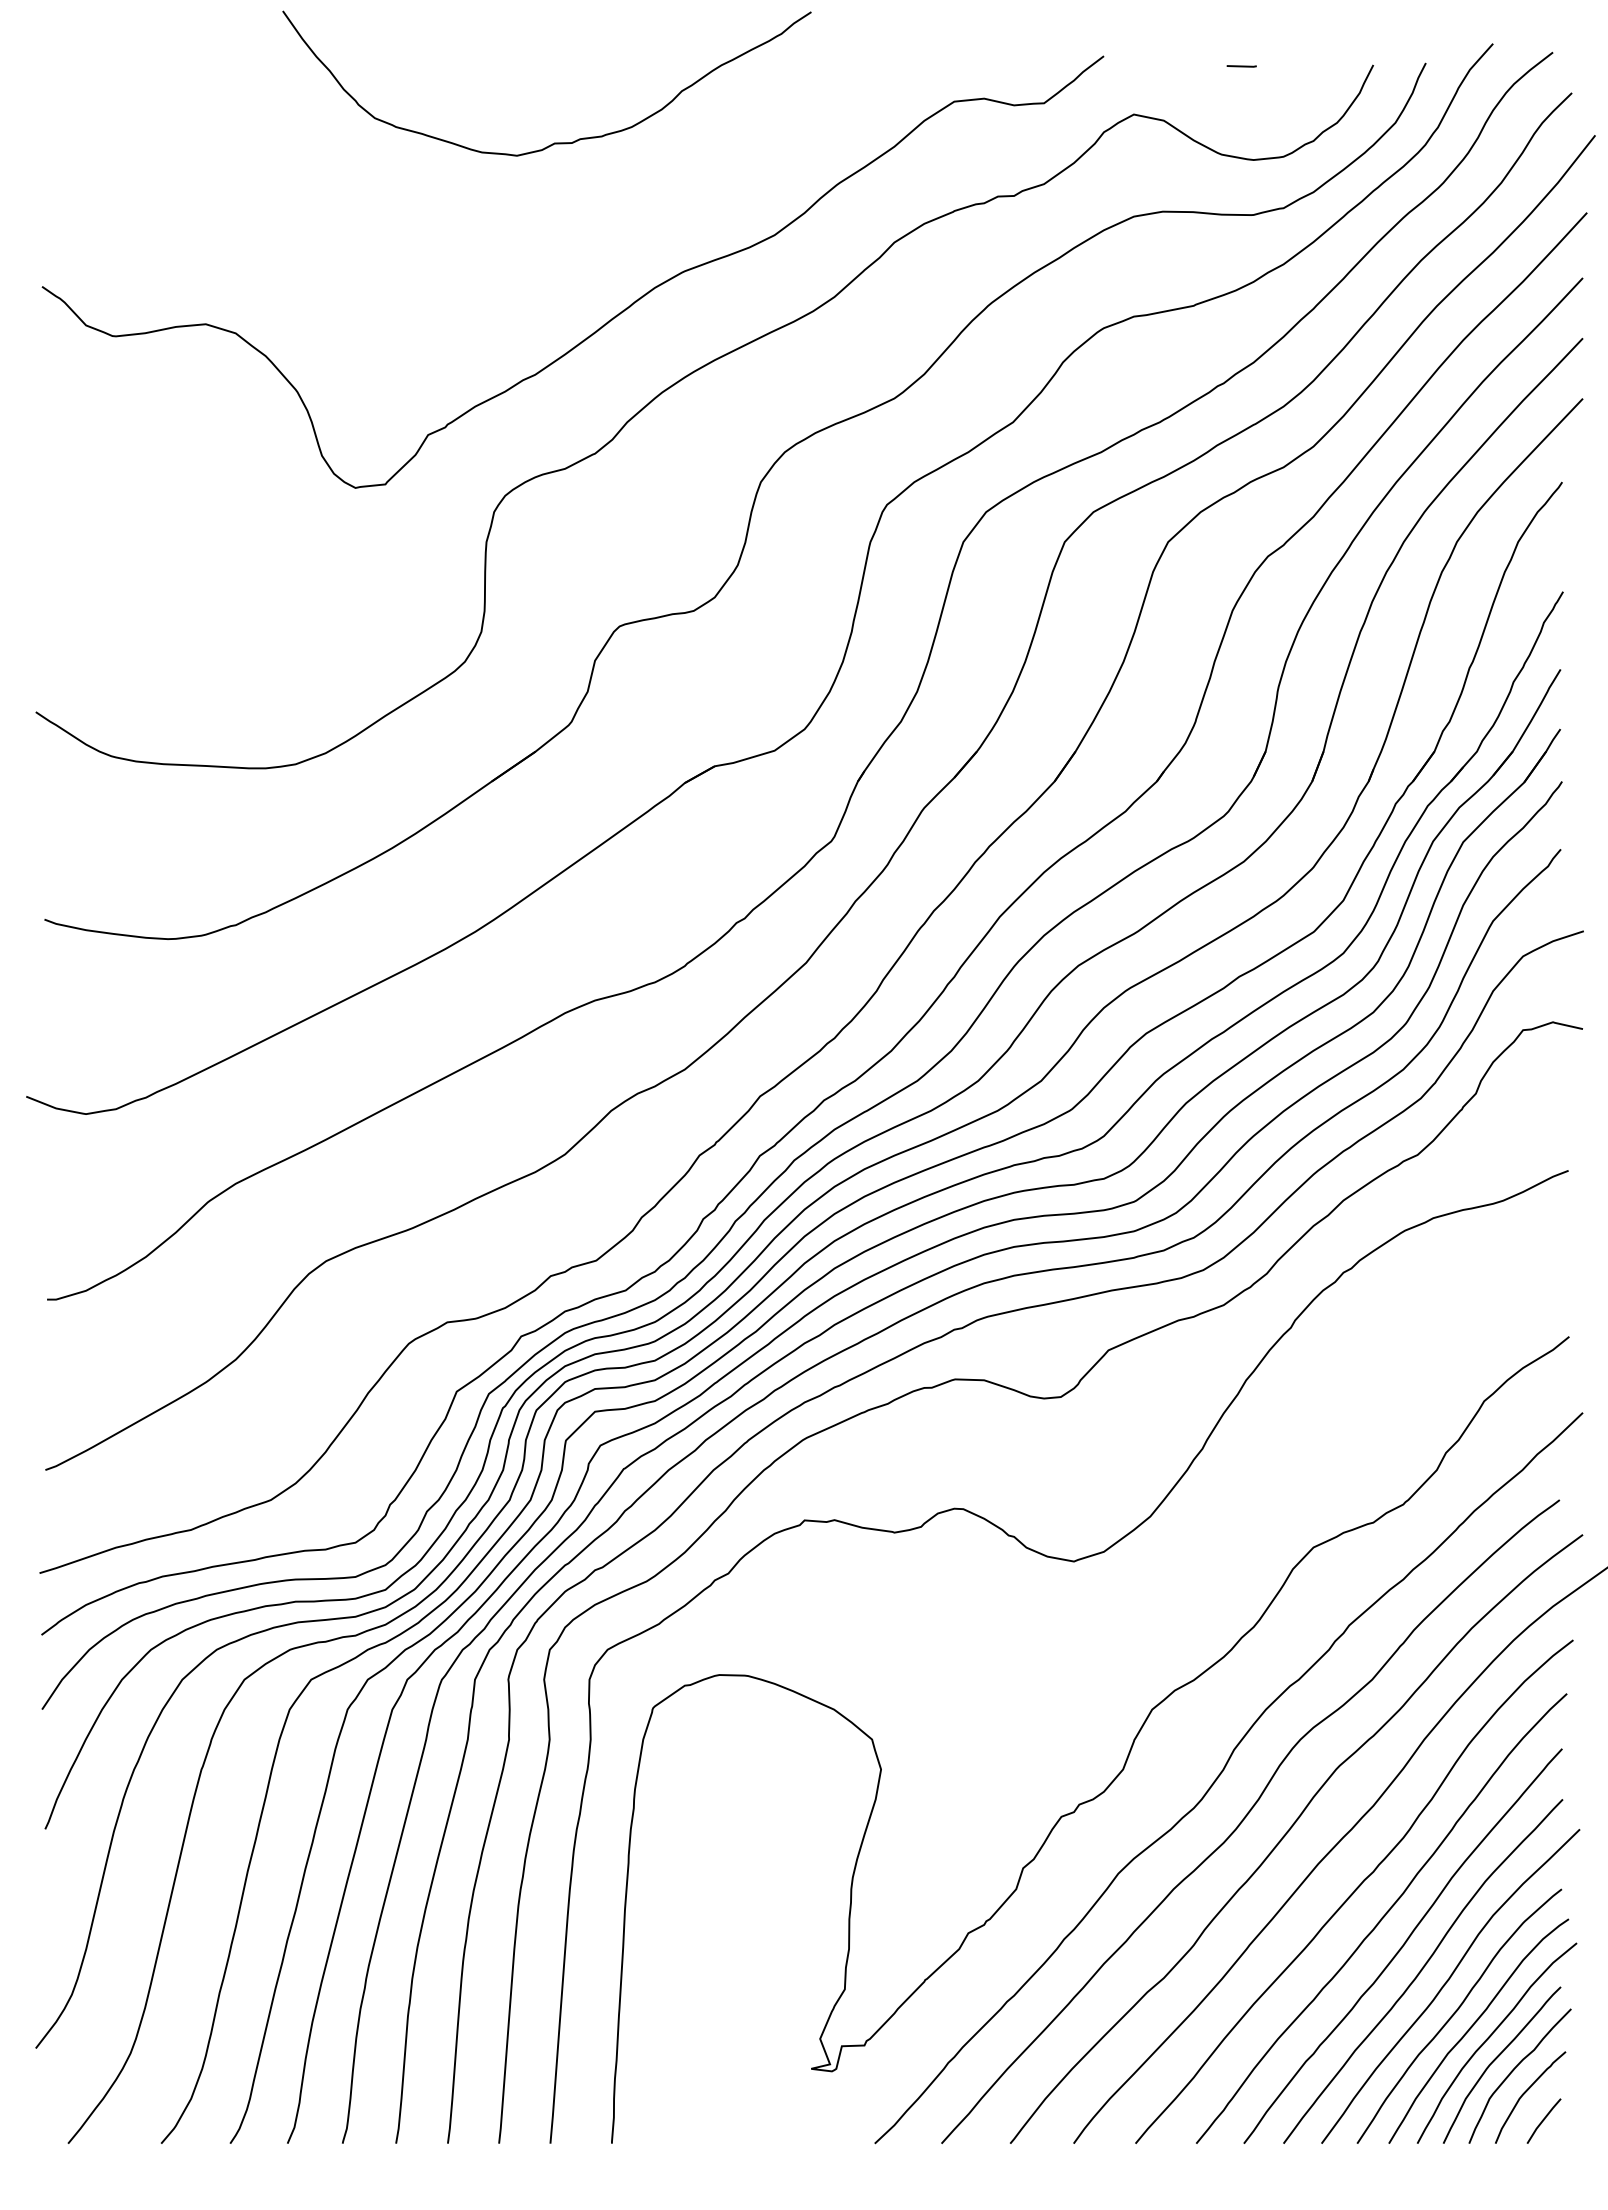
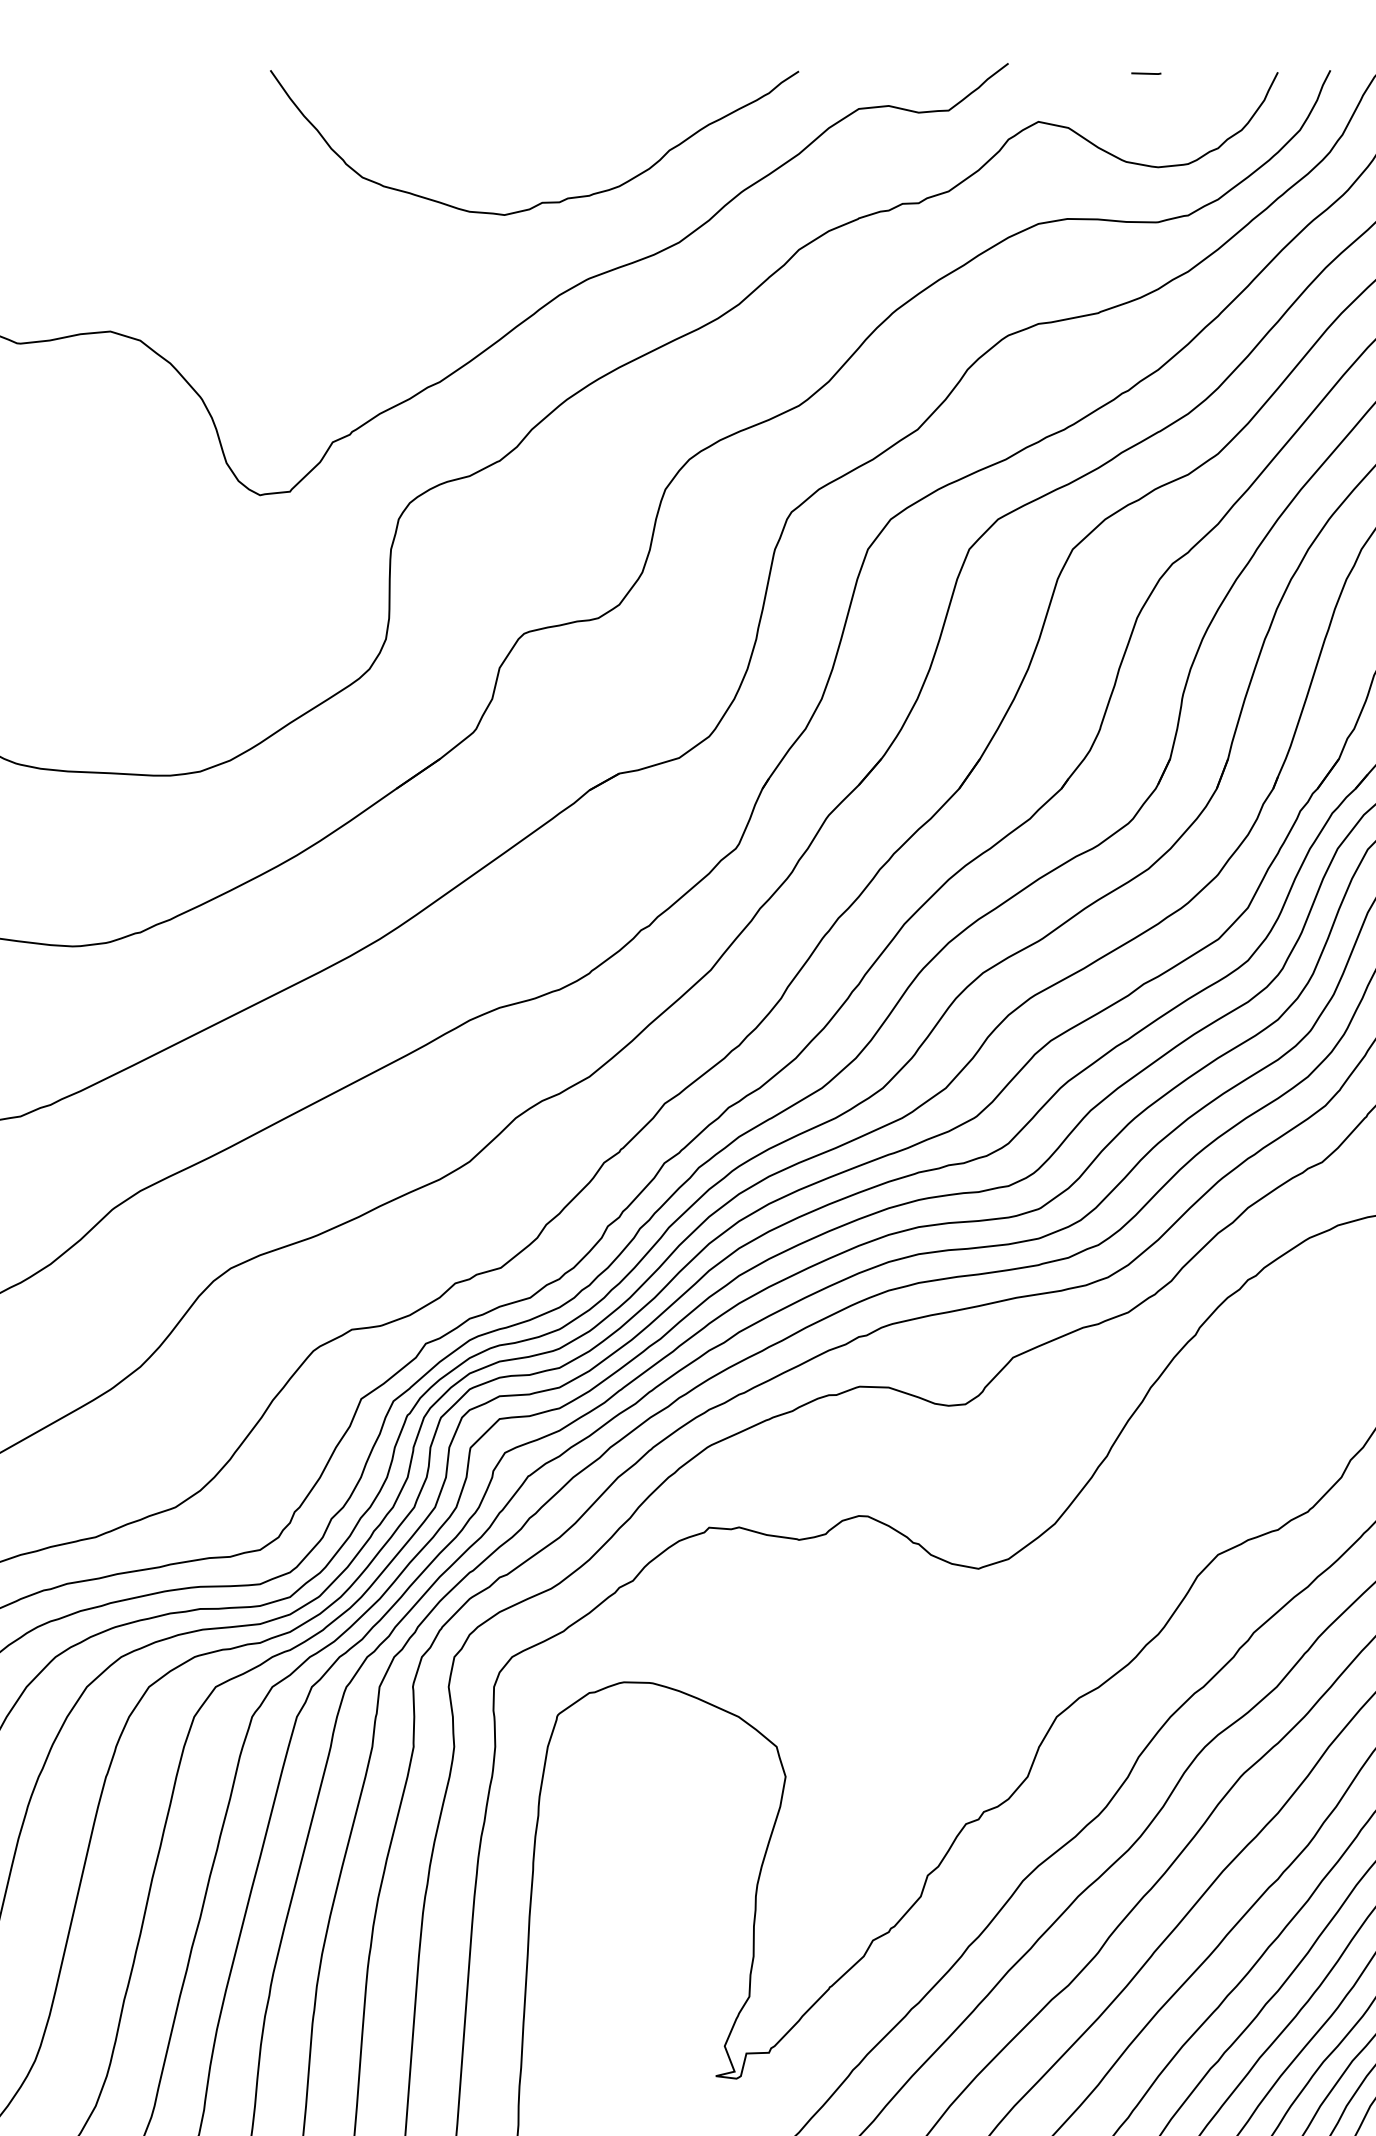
curve: (554, 142) -> (542, 201), moved

